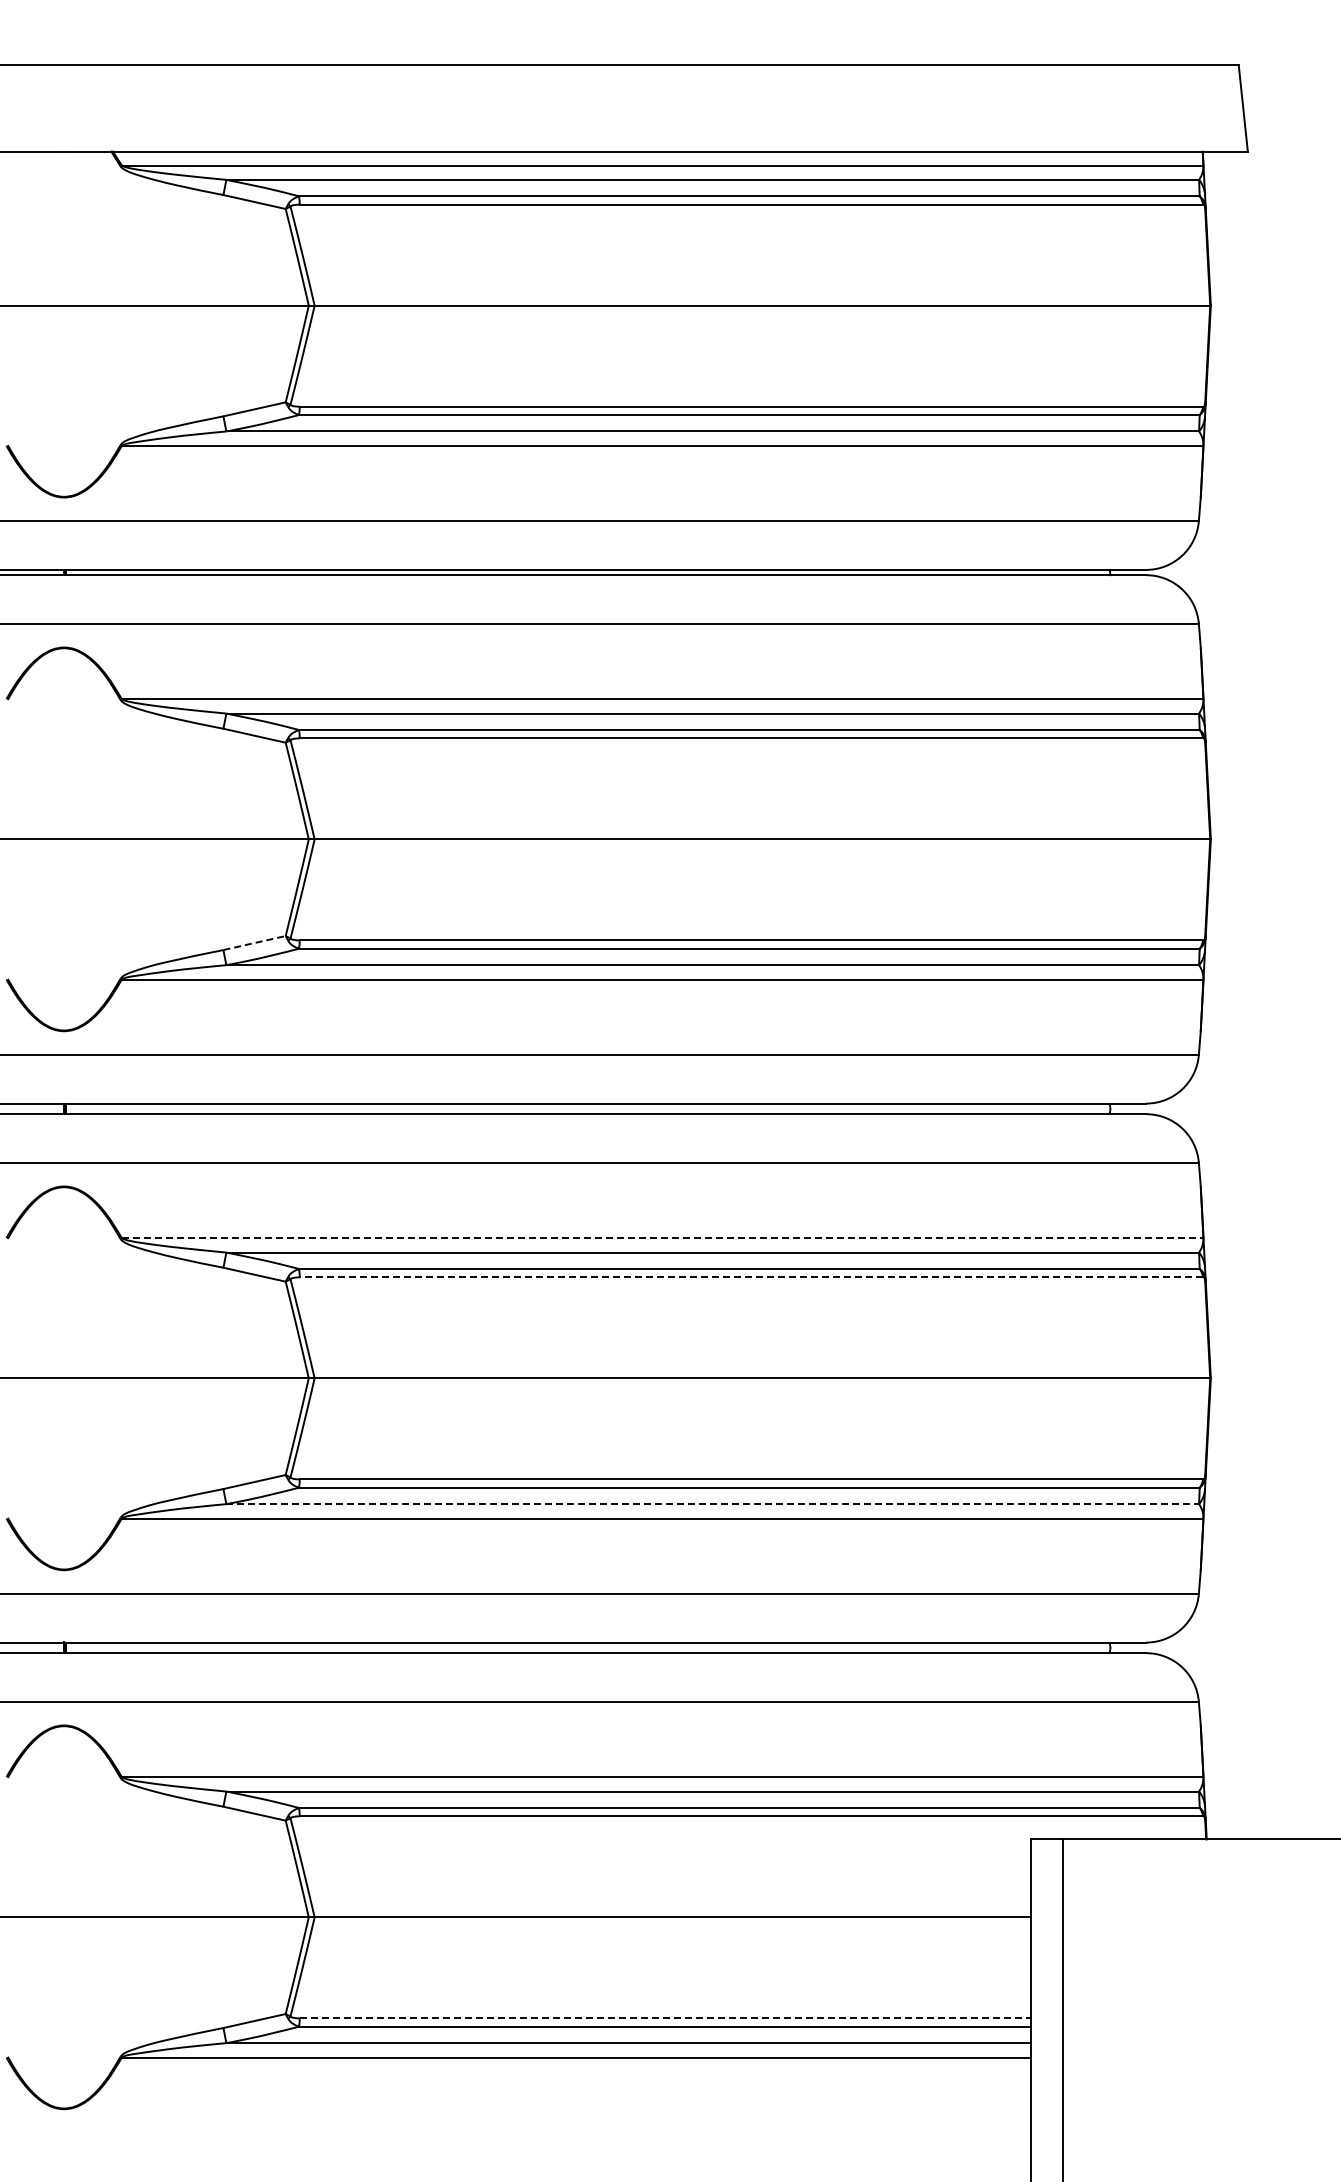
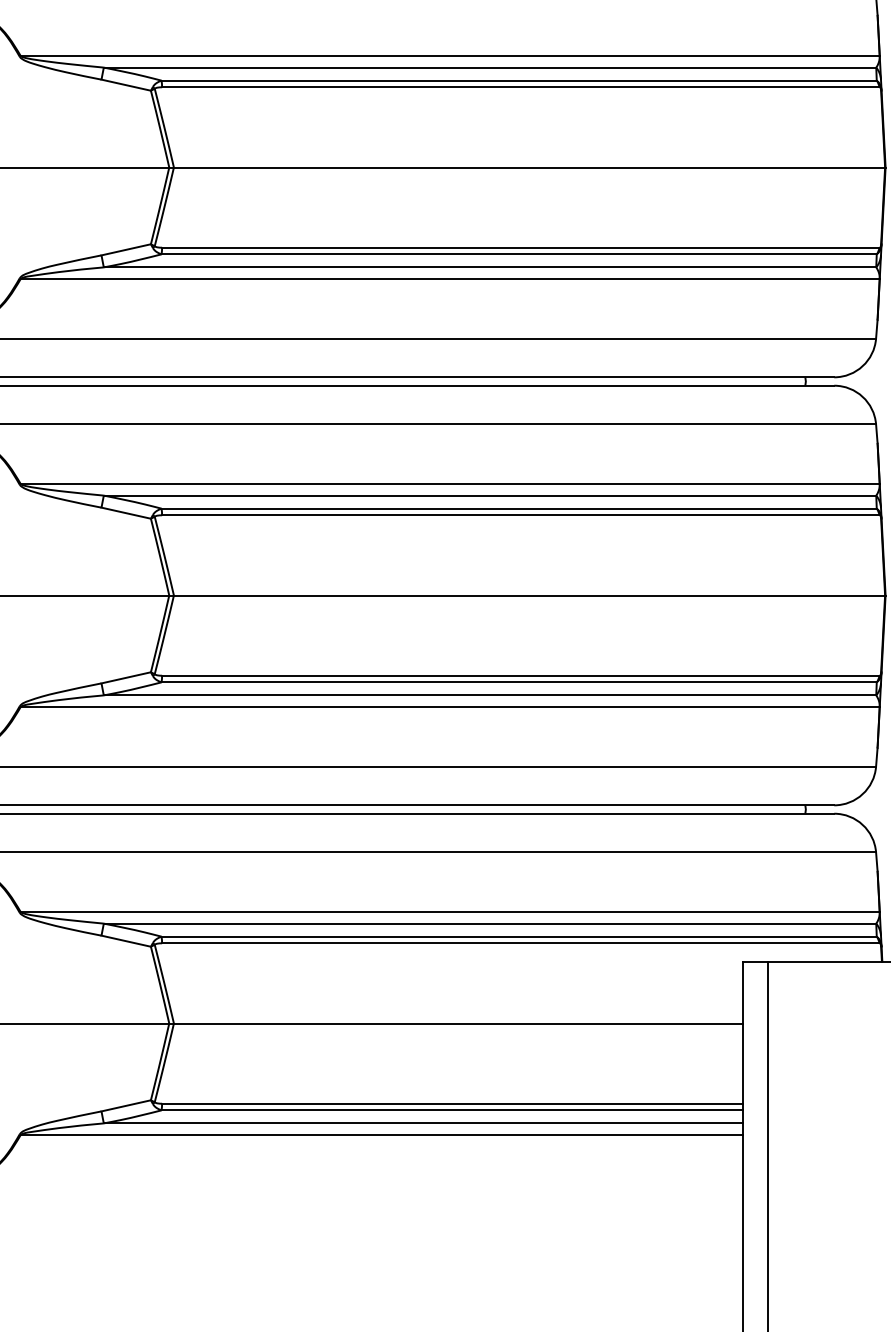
line: (254, 943) -> (126, 250), dashed -> solid
line: (662, 1238) -> (450, 484), dashed -> solid
line: (751, 1277) -> (520, 515), dashed -> solid
line: (713, 1504) -> (490, 695), dashed -> solid
line: (665, 2018) -> (452, 1103), dashed -> solid

